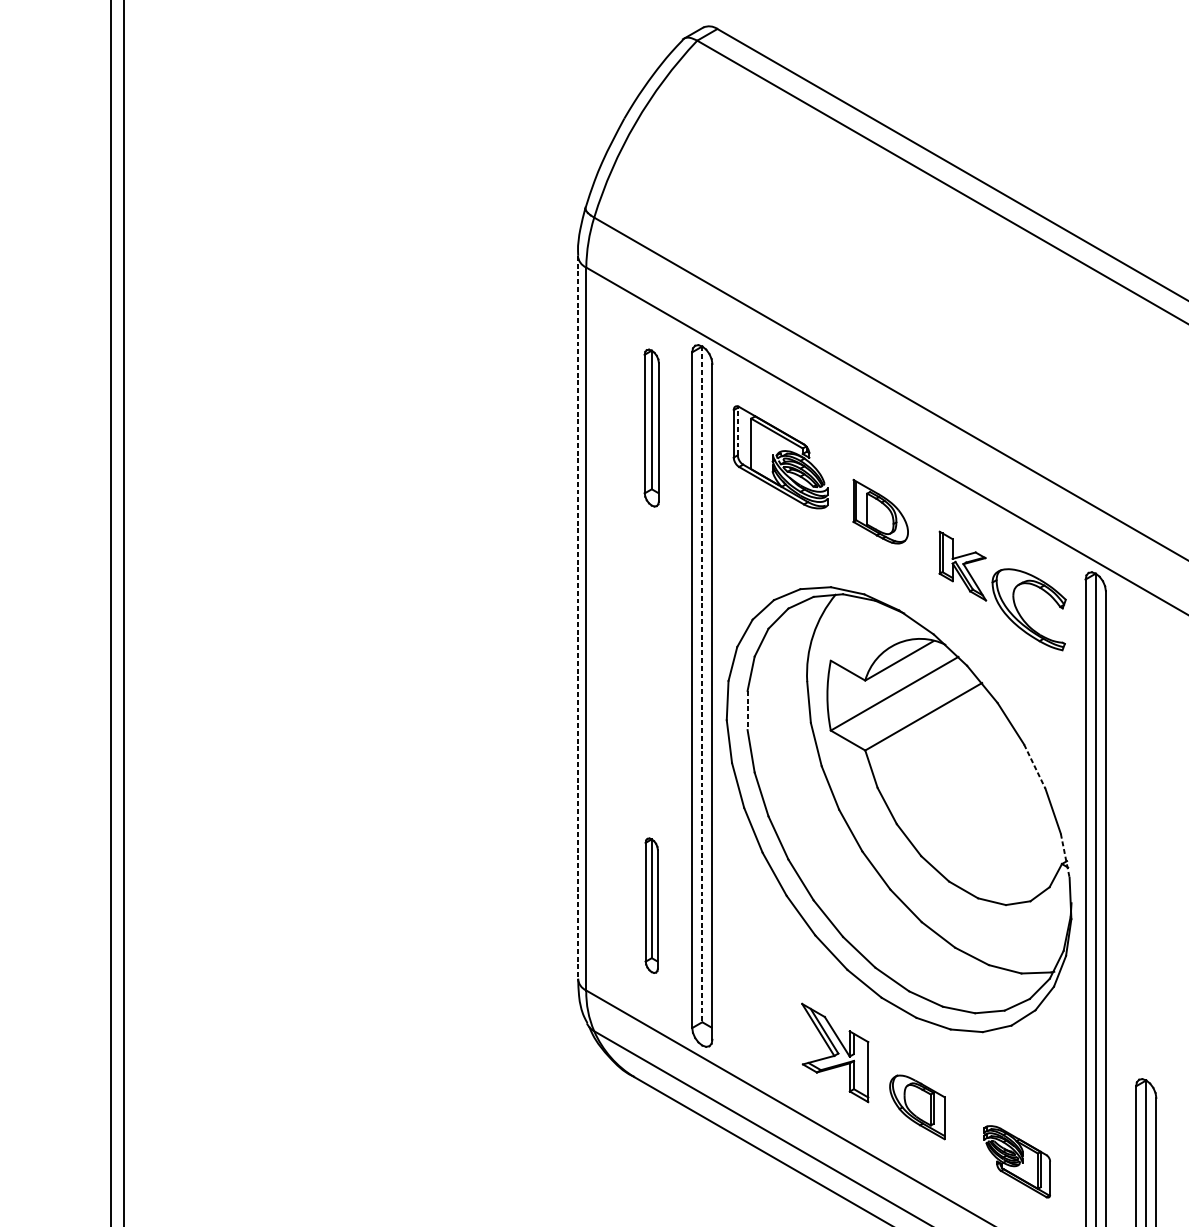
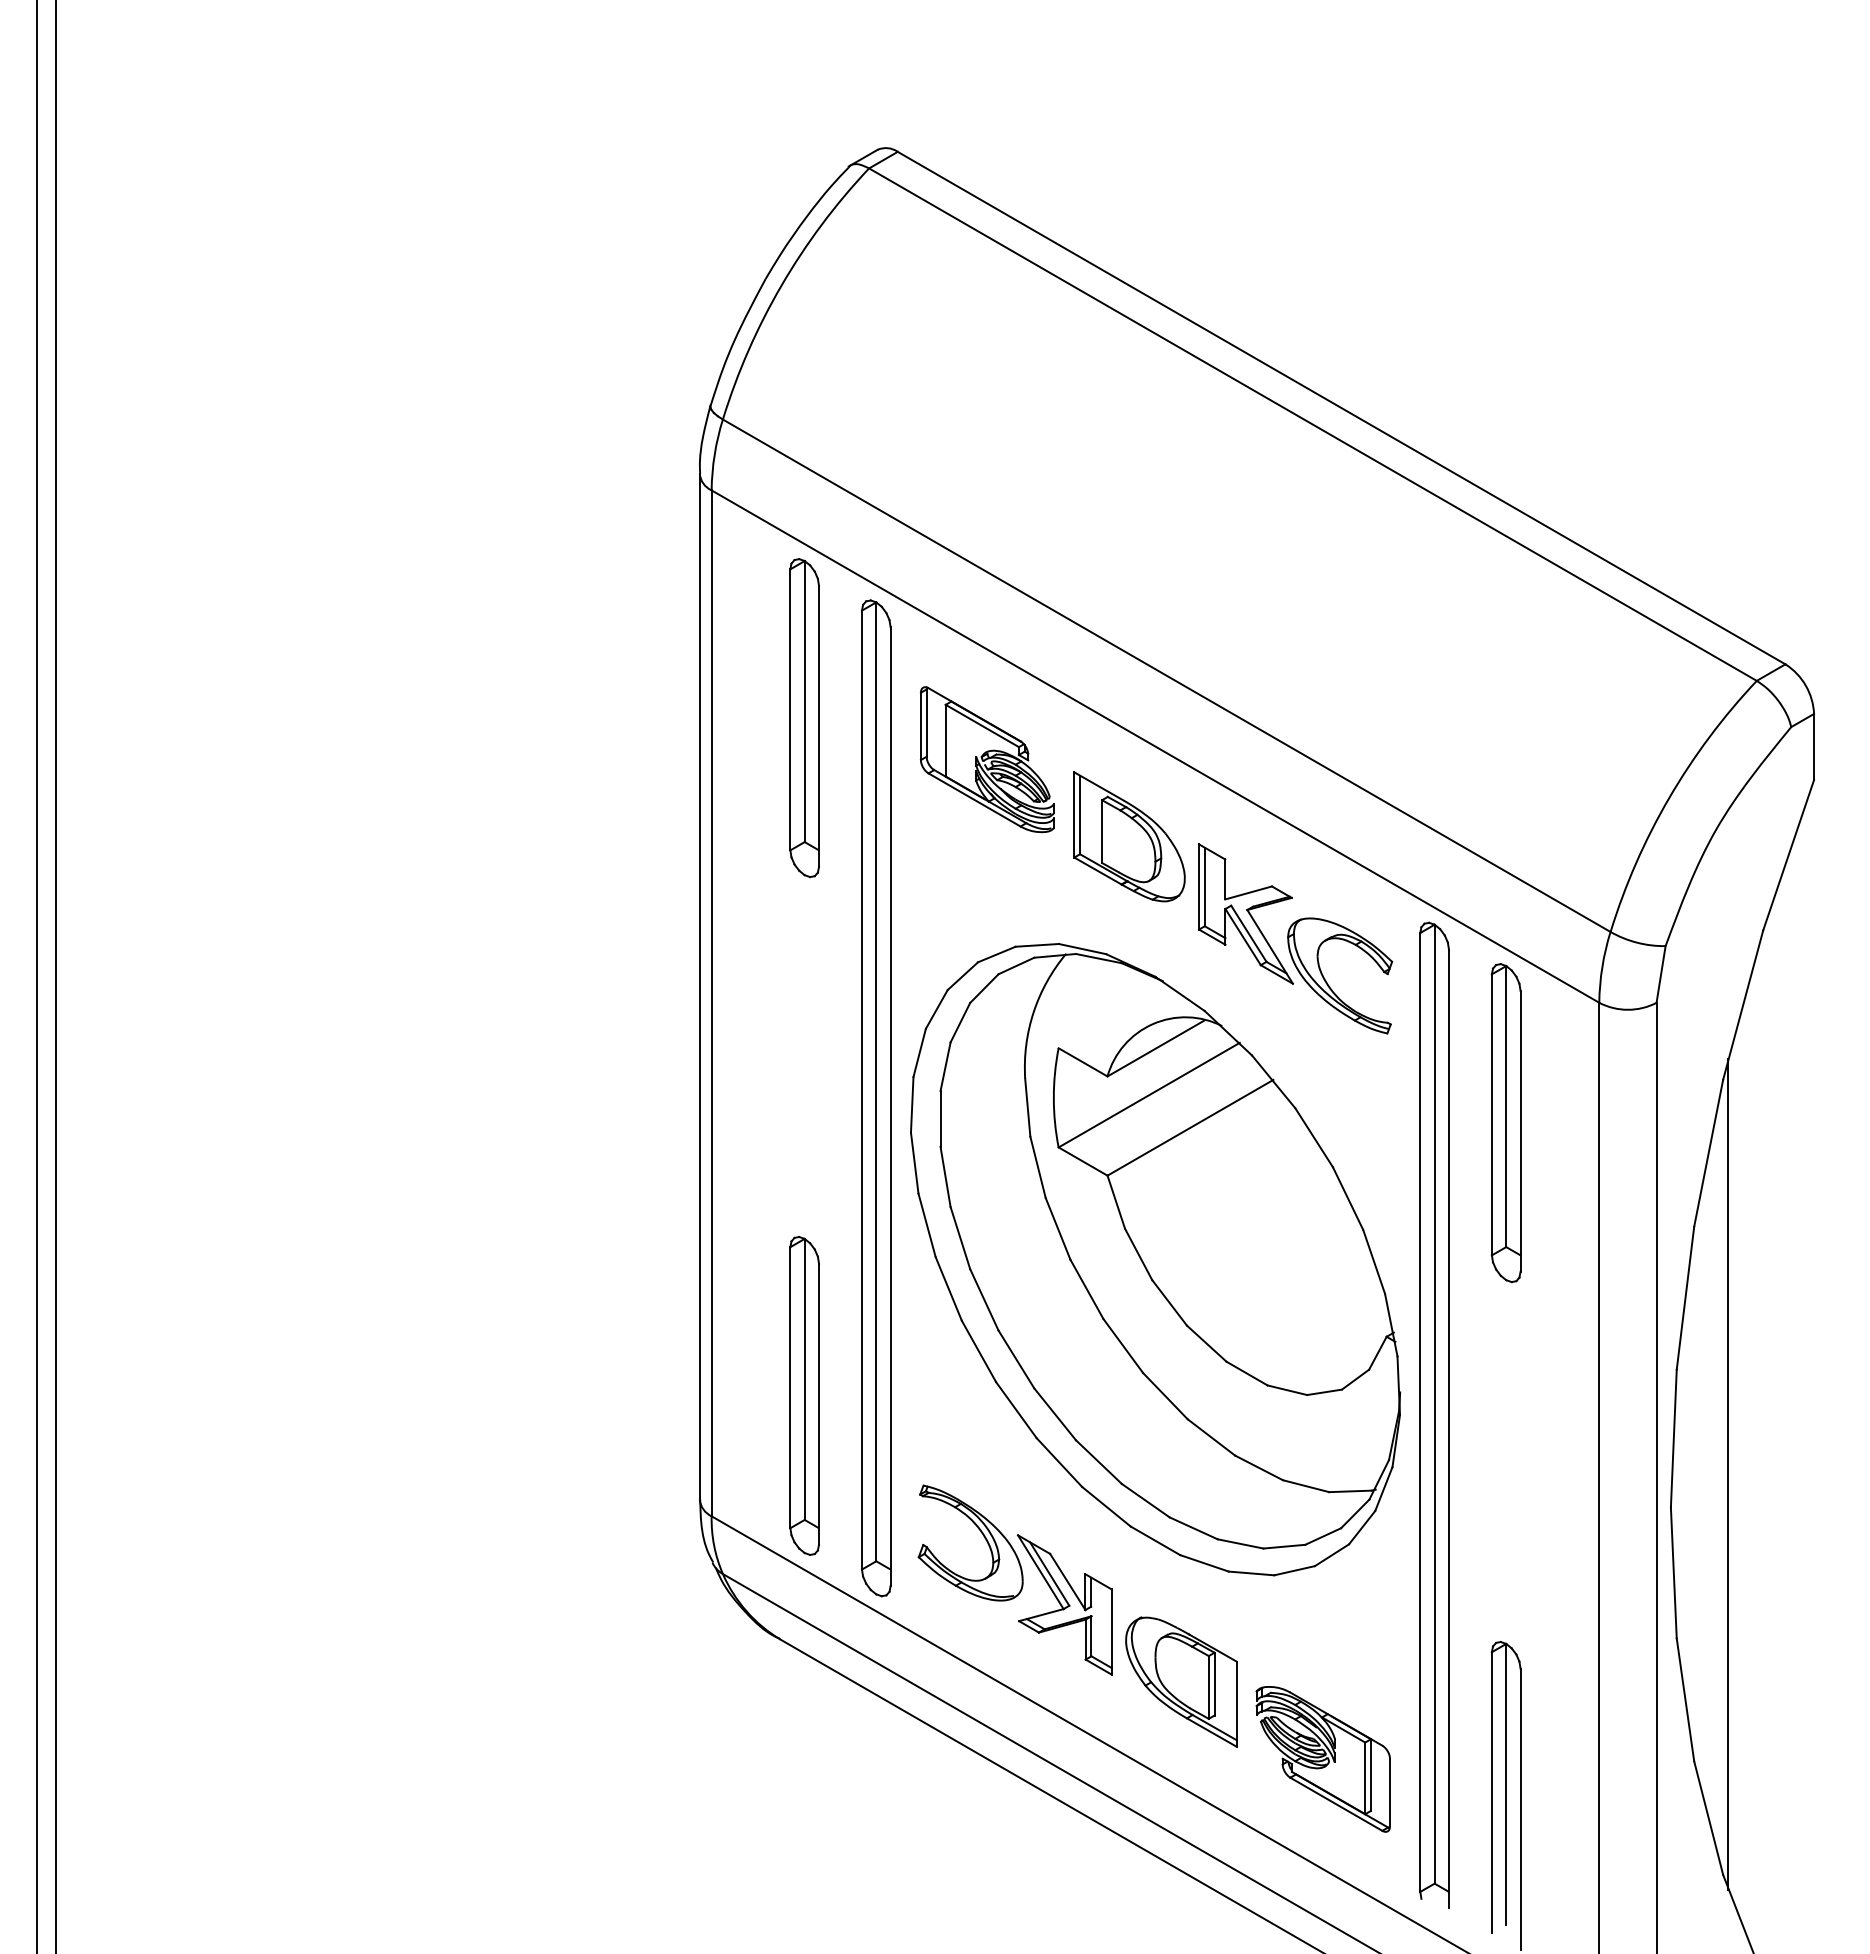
part: (651, 428) -> (804, 718), size x1.43
line: (737, 431) -> (926, 723), dashed -> solid
part: (880, 511) -> (1129, 836), size x1.43
part: (962, 565) -> (1245, 913), size x1.43
line: (577, 617) -> (699, 986), dashed -> solid
line: (702, 684) -> (876, 1082), dashed -> solid
line: (747, 710) -> (940, 1118), dashed -> solid
part: (1145, 713) -> (1505, 1123), added
line: (1035, 766) -> (1348, 1198), dashed -> solid
line: (1065, 856) -> (1391, 1325), dashed -> solid
part: (651, 905) -> (804, 1395), size x1.67
part: (777, 1004) -> (982, 1535), added
part: (917, 1106) -> (1181, 1681), size x1.43
part: (1016, 1161) -> (1322, 1759), size x1.43

